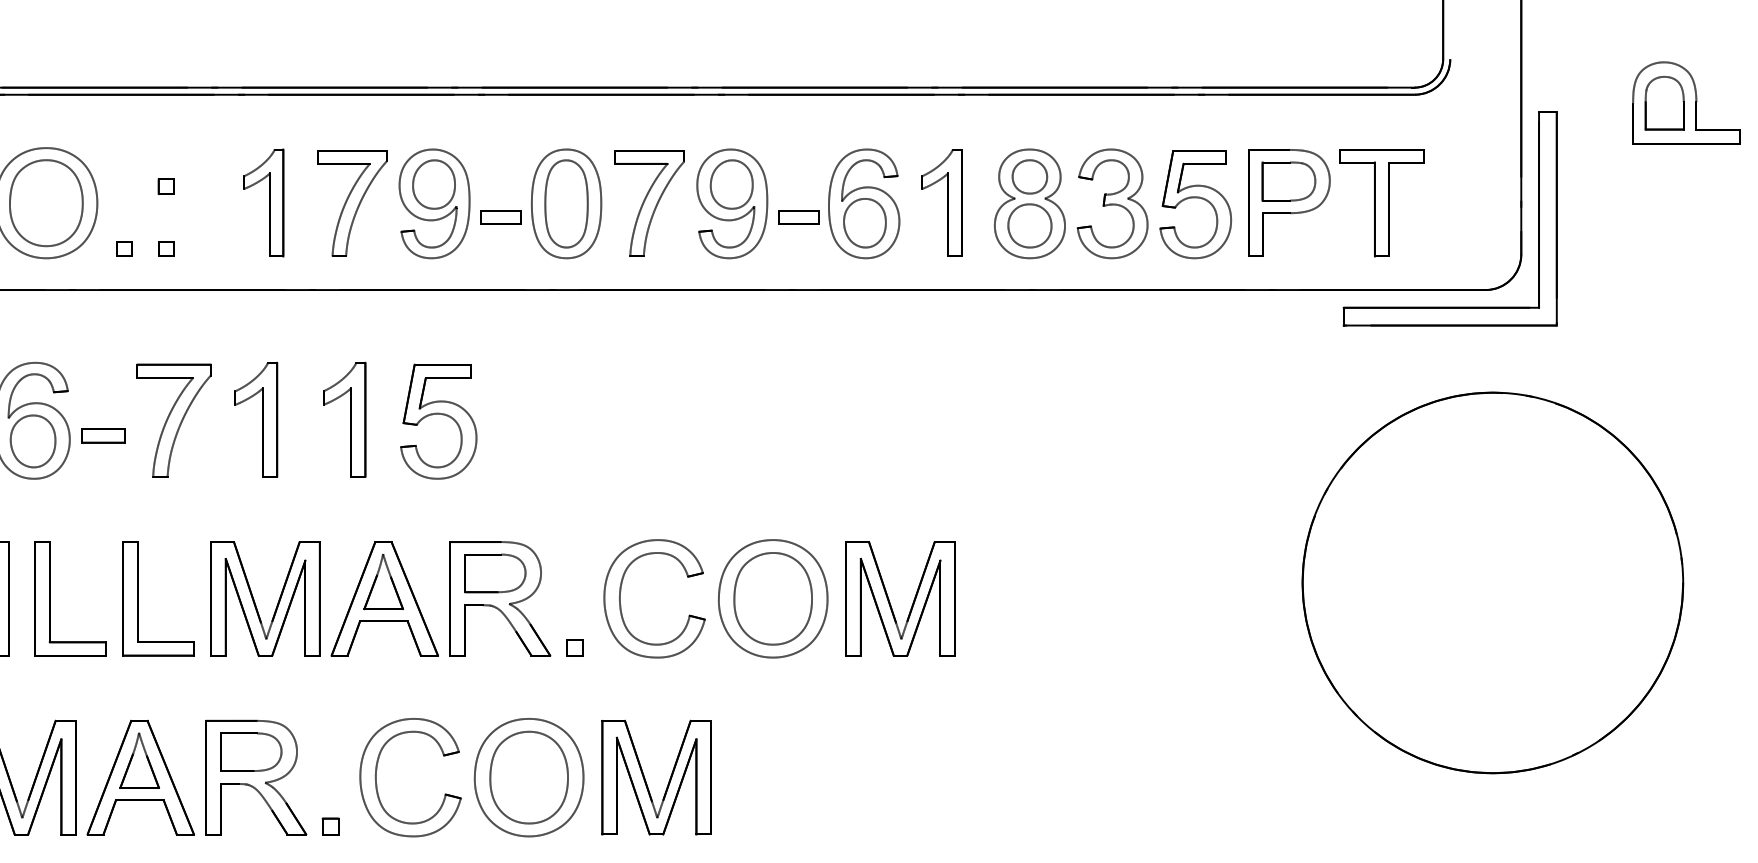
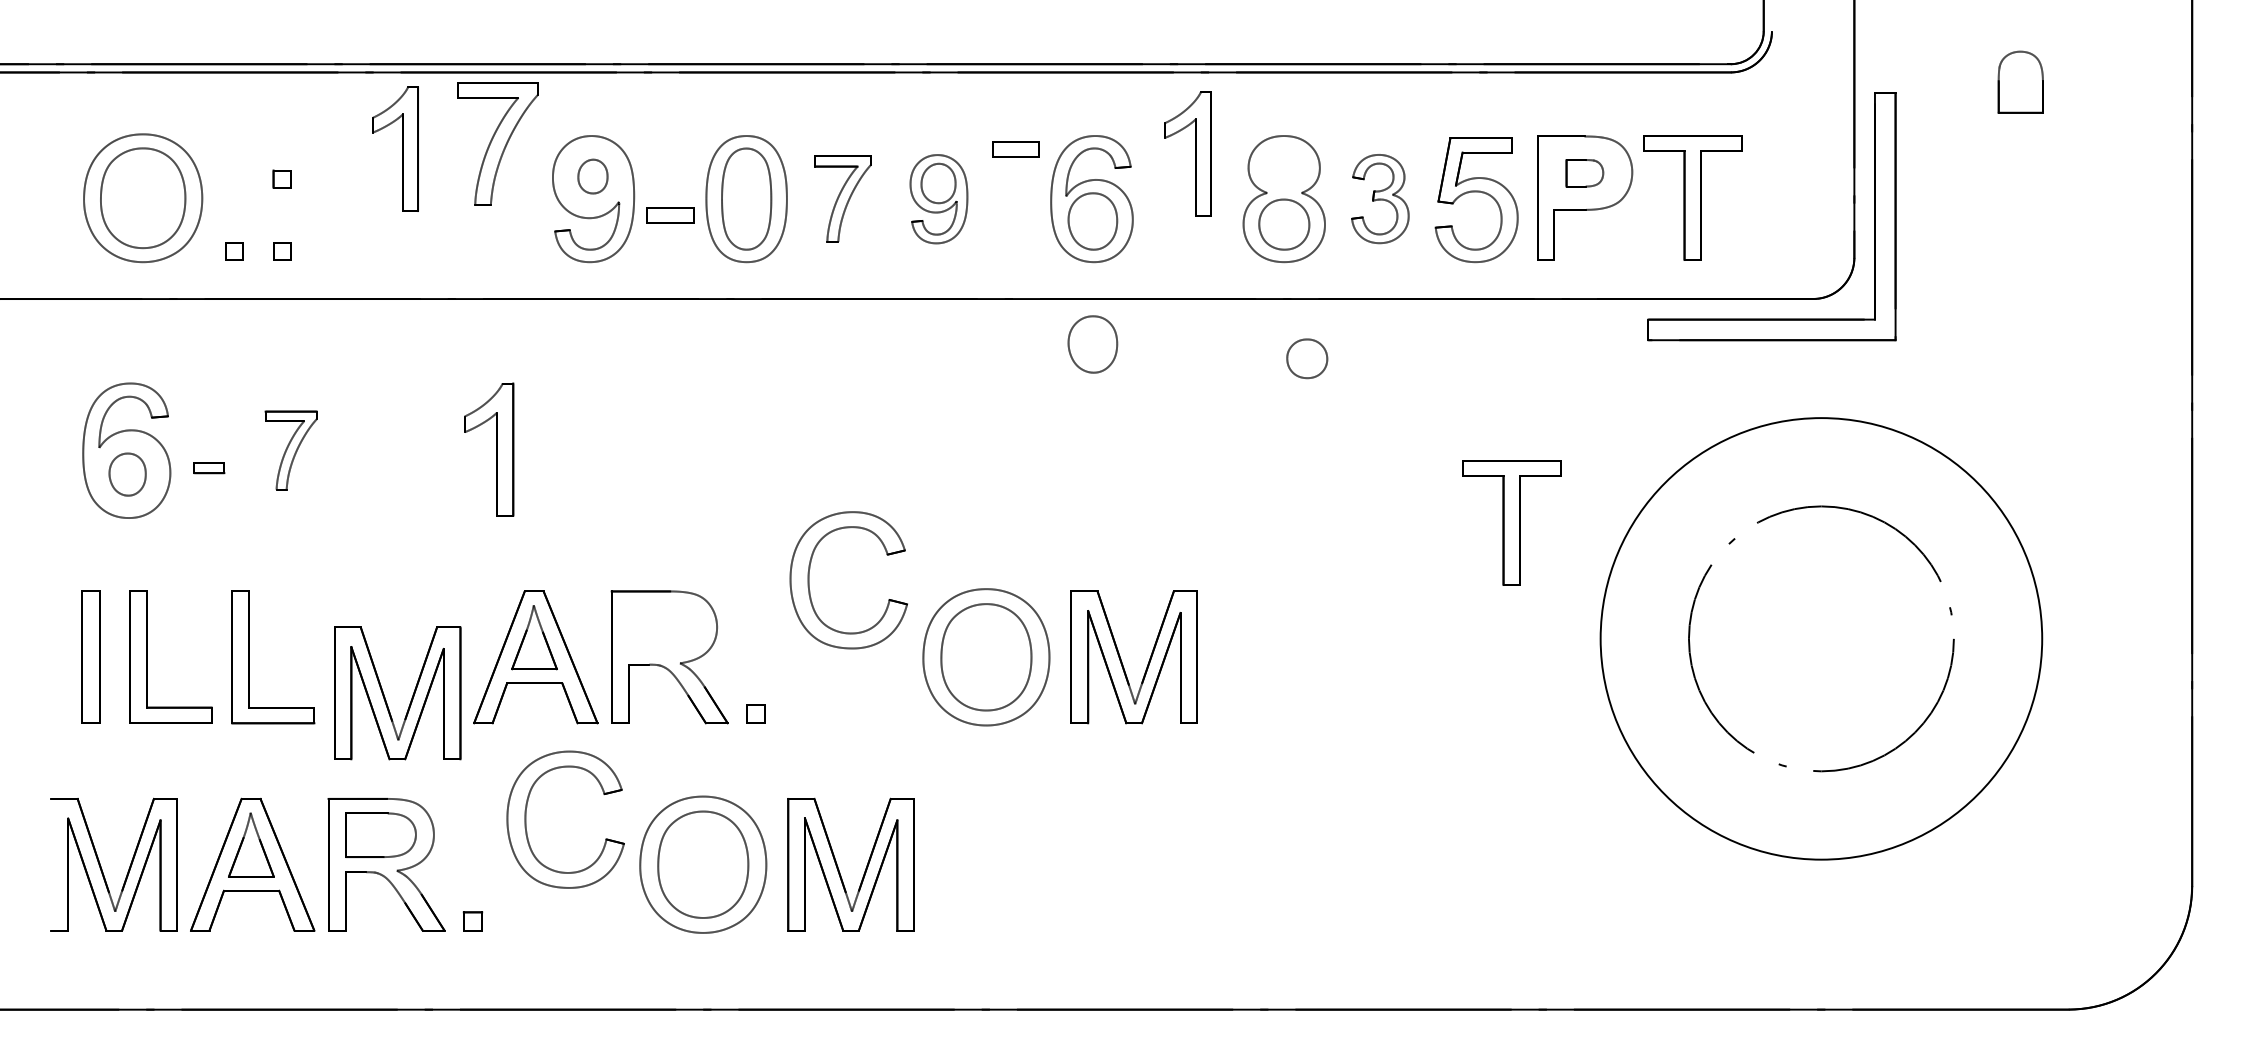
part: (1686, 102) -> (2045, 81), removed
part: (1030, 176) -> (1307, 358), moved
part: (1288, 181) -> (1584, 173), size x0.6
part: (433, 184) -> (592, 176), size x0.6
part: (269, 202) -> (402, 148), moved
part: (948, 202) -> (1195, 153), moved
part: (351, 203) -> (497, 143), moved
part: (649, 203) -> (842, 198), size x0.7
part: (1112, 203) -> (1380, 198), size x0.7
part: (731, 204) -> (938, 199), size x0.7
part: (798, 218) -> (1015, 149), moved
part: (864, 329) -> (1092, 344), added
part: (438, 414) -> (598, 443), removed
part: (263, 419) -> (394, 449), removed
part: (173, 420) -> (290, 450), size x0.6
part: (103, 436) -> (209, 468), size x0.6
part: (32, 441) -> (127, 474), size x0.7
part: (1225, 482) -> (1511, 522), added
part: (494, 573) -> (663, 627), removed
circle: (1492, 582) -> (1821, 638), size x0.6
part: (620, 599) -> (809, 580), moved
part: (255, 602) -> (385, 697), moved
part: (376, 777) -> (526, 819), moved

